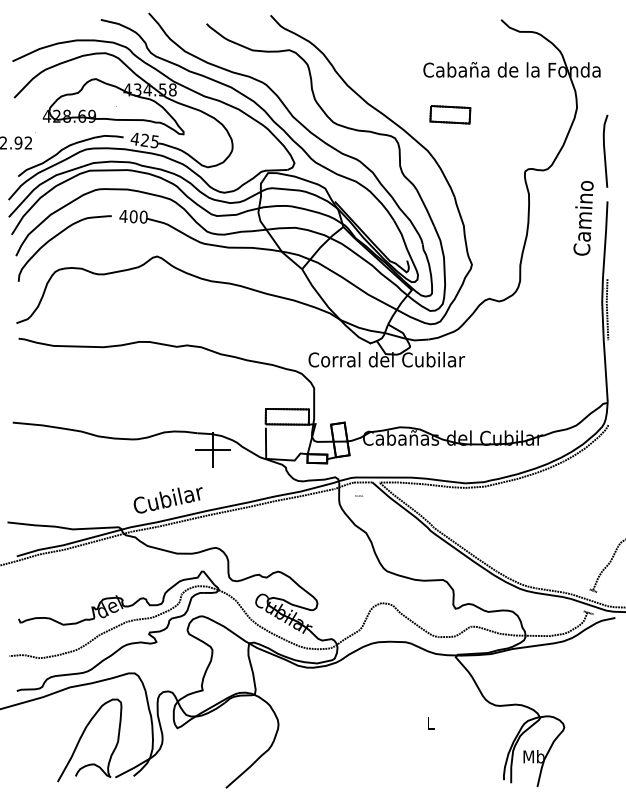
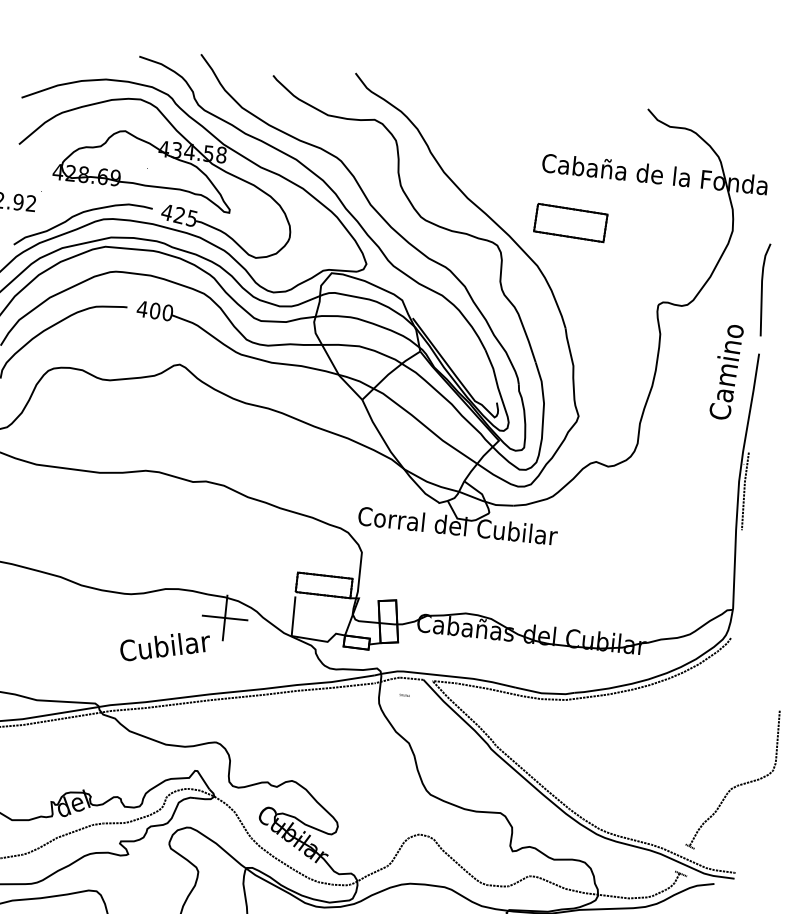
part: (450, 114) -> (571, 222), size x1.4
text: (167, 500) -> (163, 647), moved

